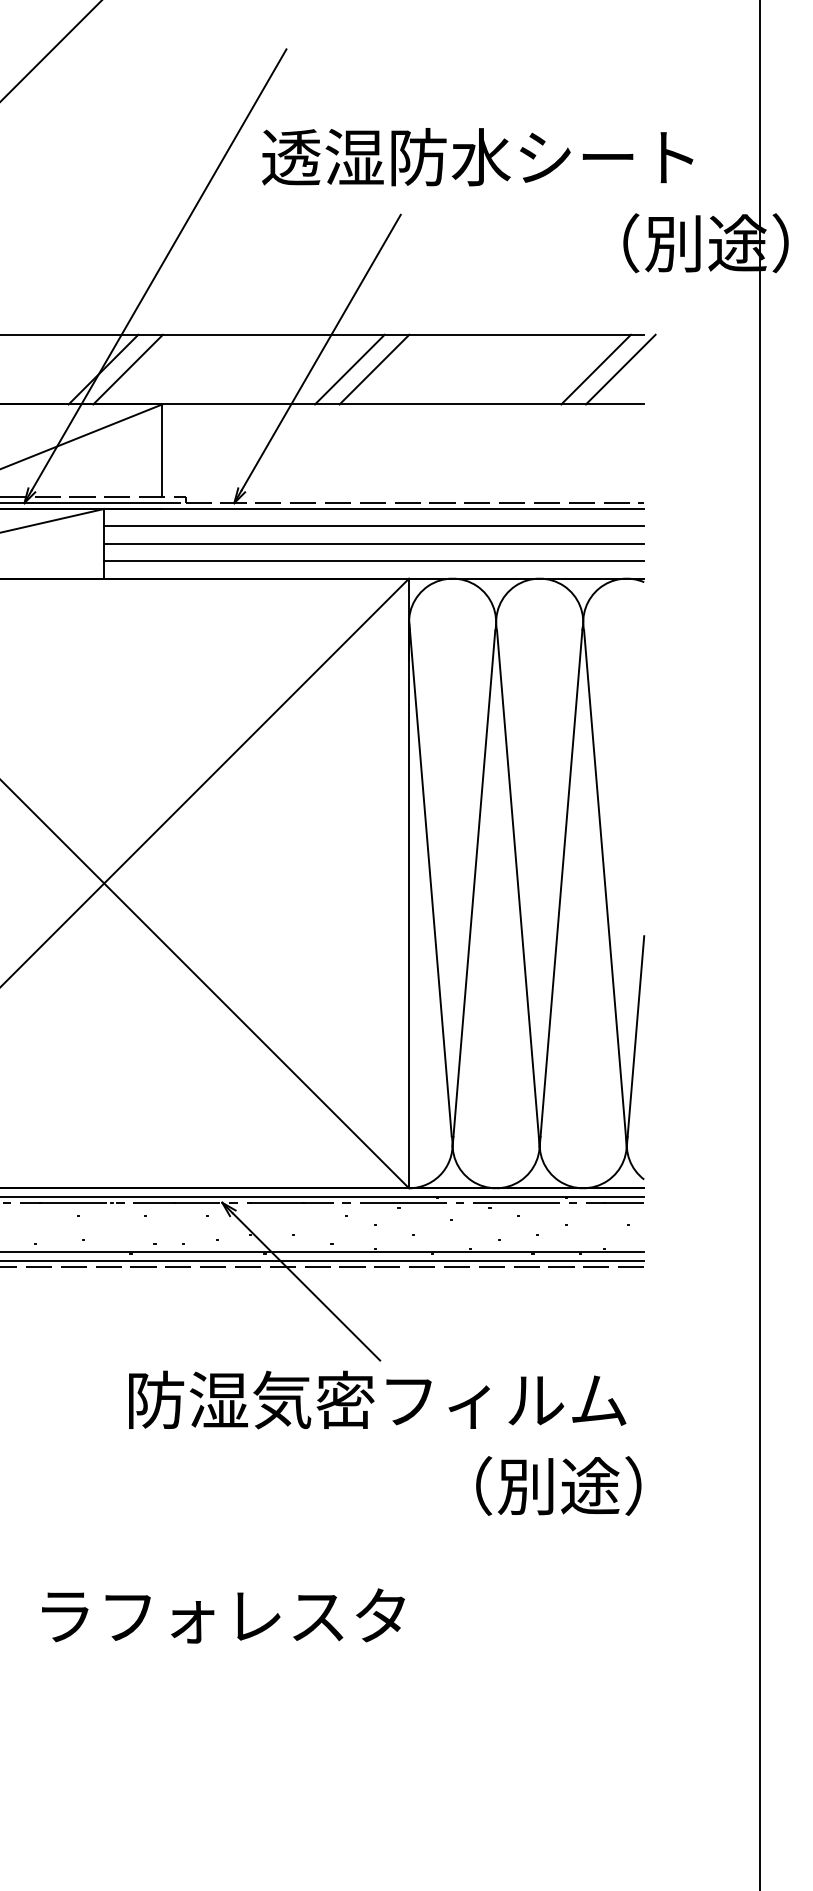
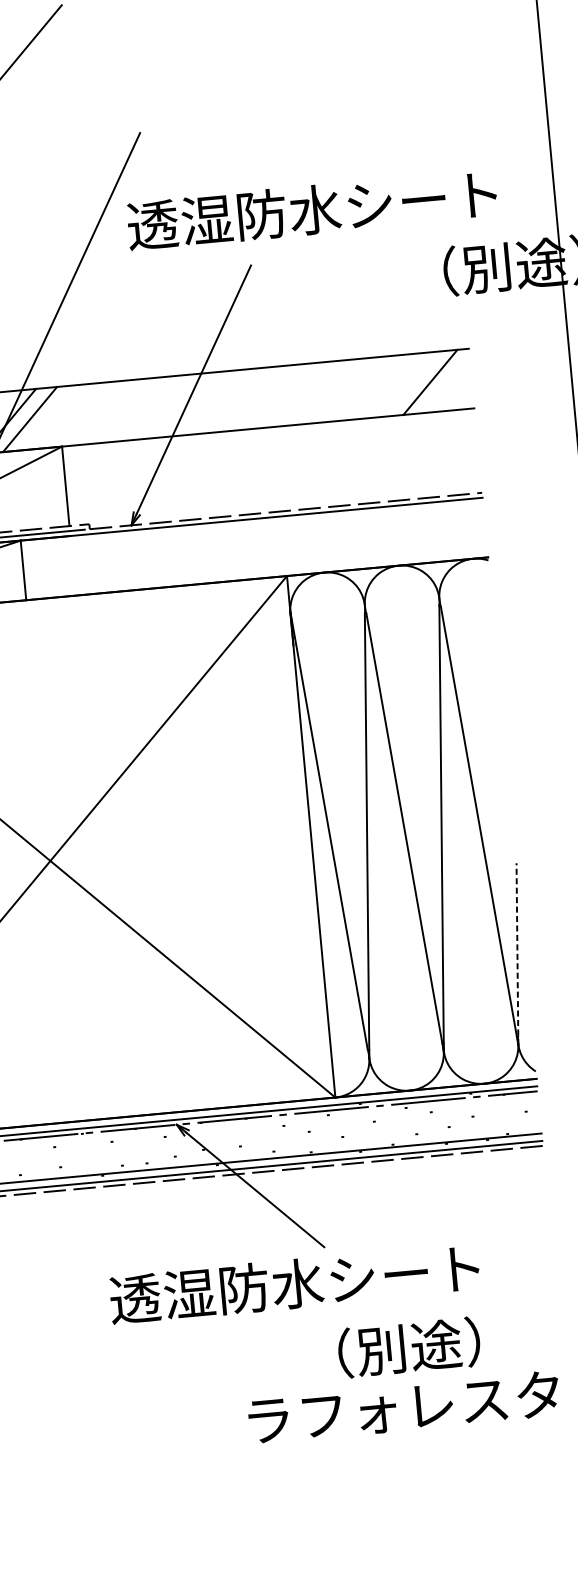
line: (349, 369) -> (219, 401), removed
line: (374, 369) -> (240, 399), removed
line: (620, 369) -> (451, 380), removed
line: (374, 526) -> (253, 534), removed
line: (374, 543) -> (254, 548), removed
line: (374, 561) -> (256, 564), removed
line: (635, 1041) -> (517, 954), solid -> dashed
text: (376, 1399) -> (324, 1280), 防湿気密フィルム -> 透湿防水シート
text: (558, 1485) -> (408, 1347), moved
text: (223, 1615) -> (404, 1407), moved

